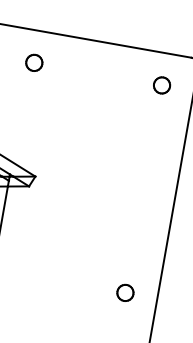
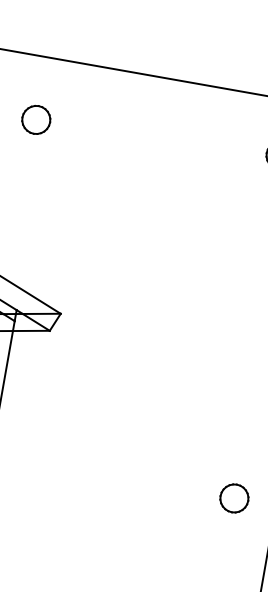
part: (34, 62) -> (36, 119), moved
part: (125, 292) -> (234, 497), moved

